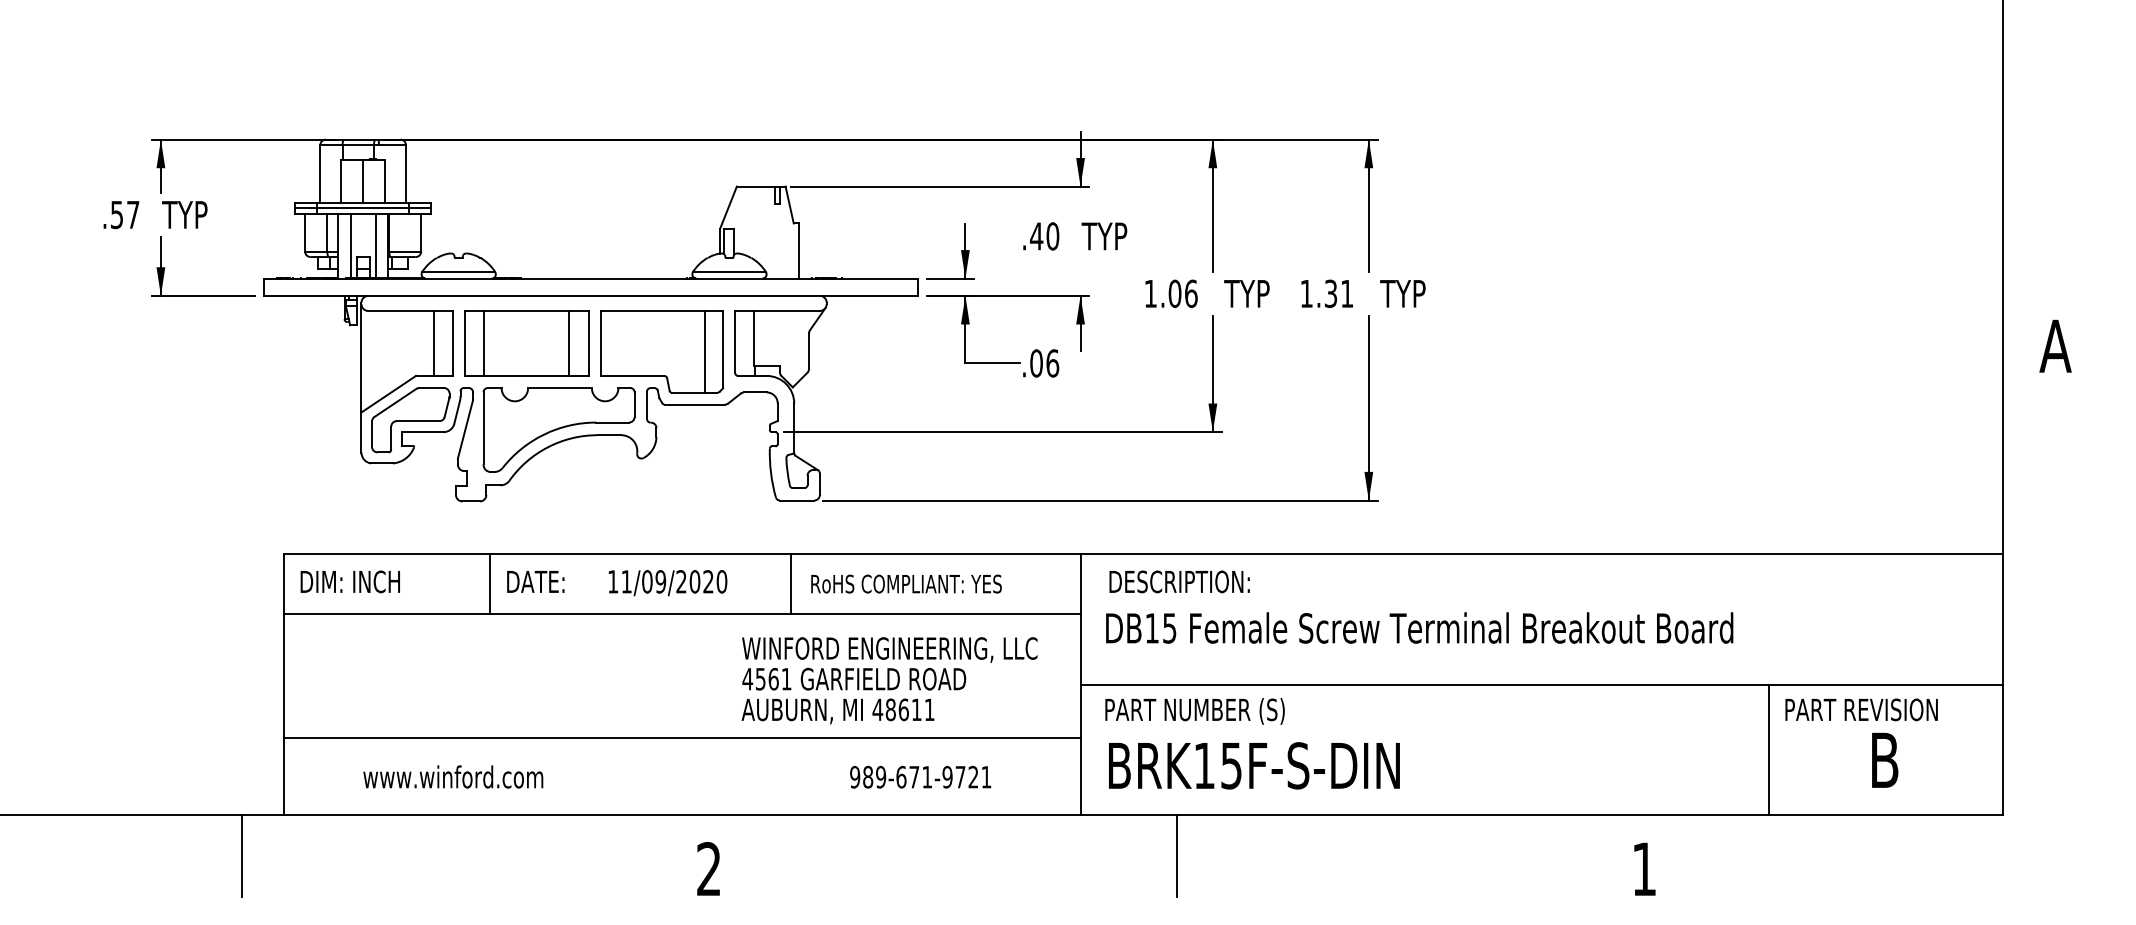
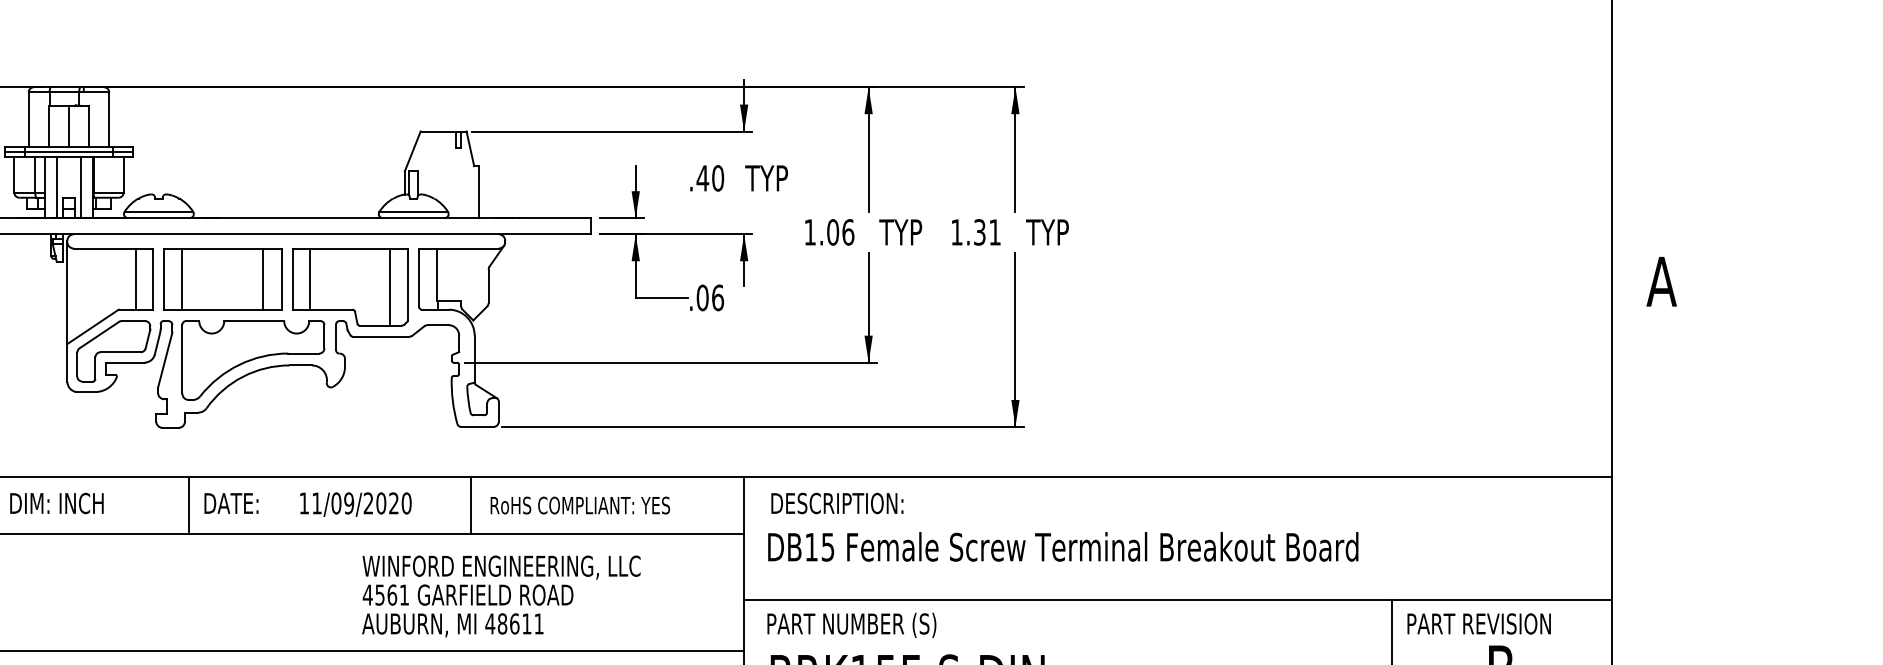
line: (618, 343) -> (309, 279), added
text: (889, 680) -> (501, 596), moved

